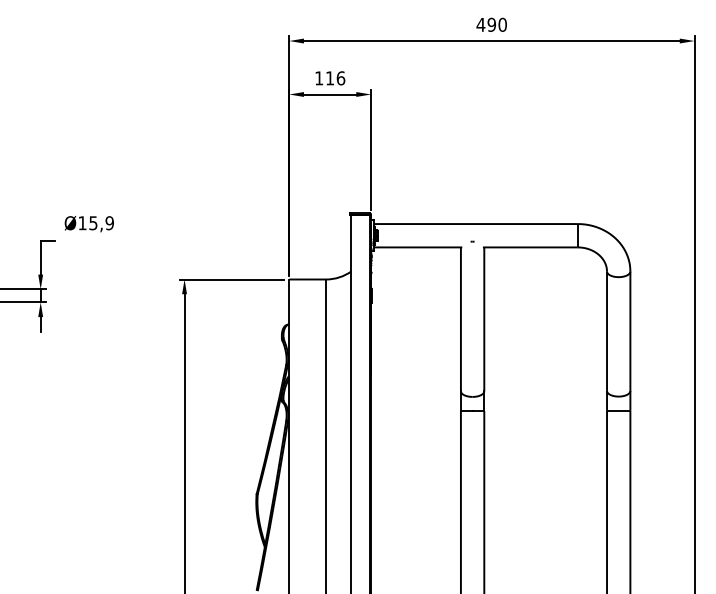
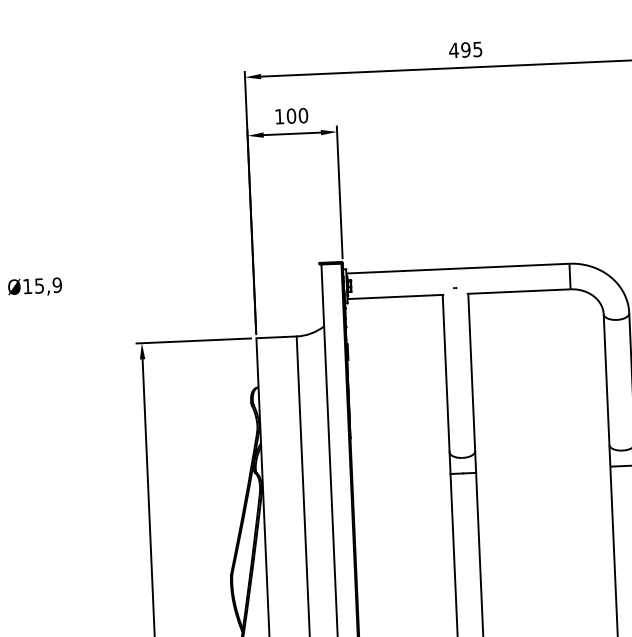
text: (502, 24) -> (477, 49), 490 -> 495
text: (335, 78) -> (297, 116), 116 -> 100

